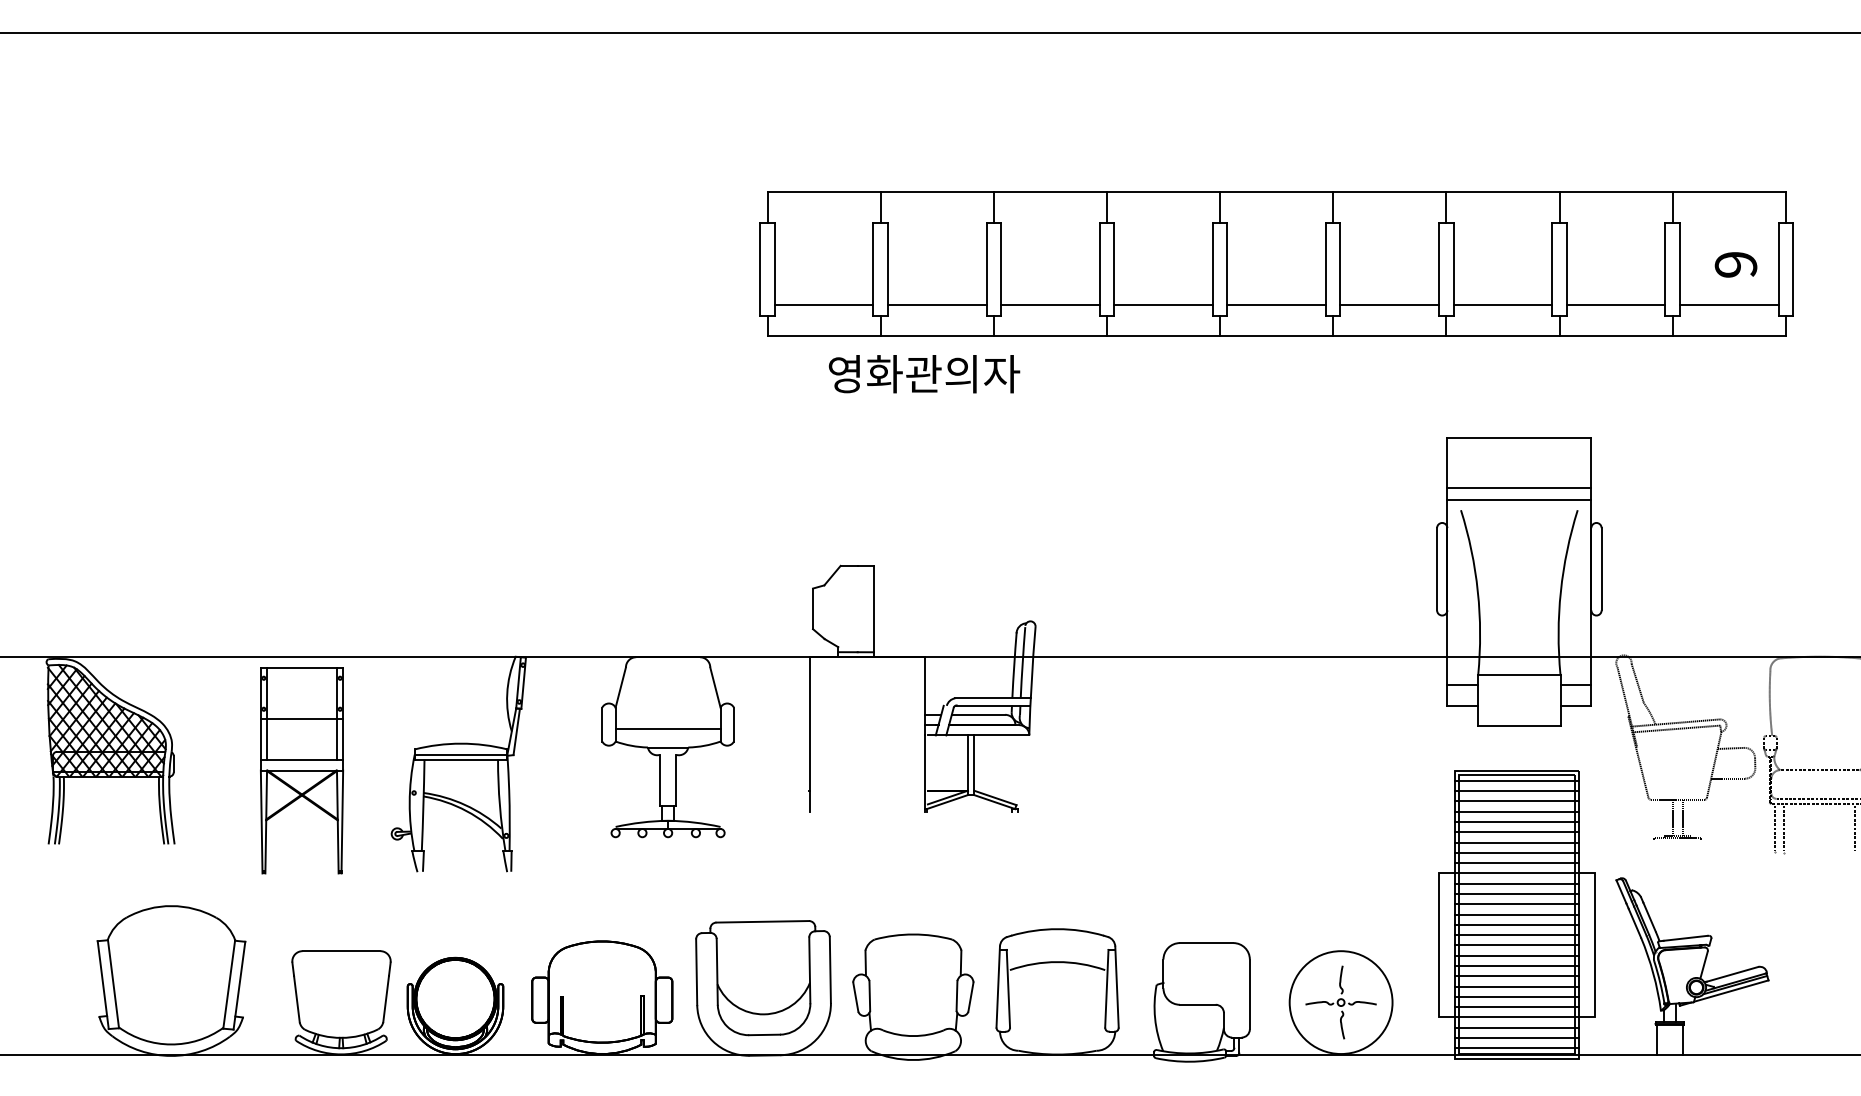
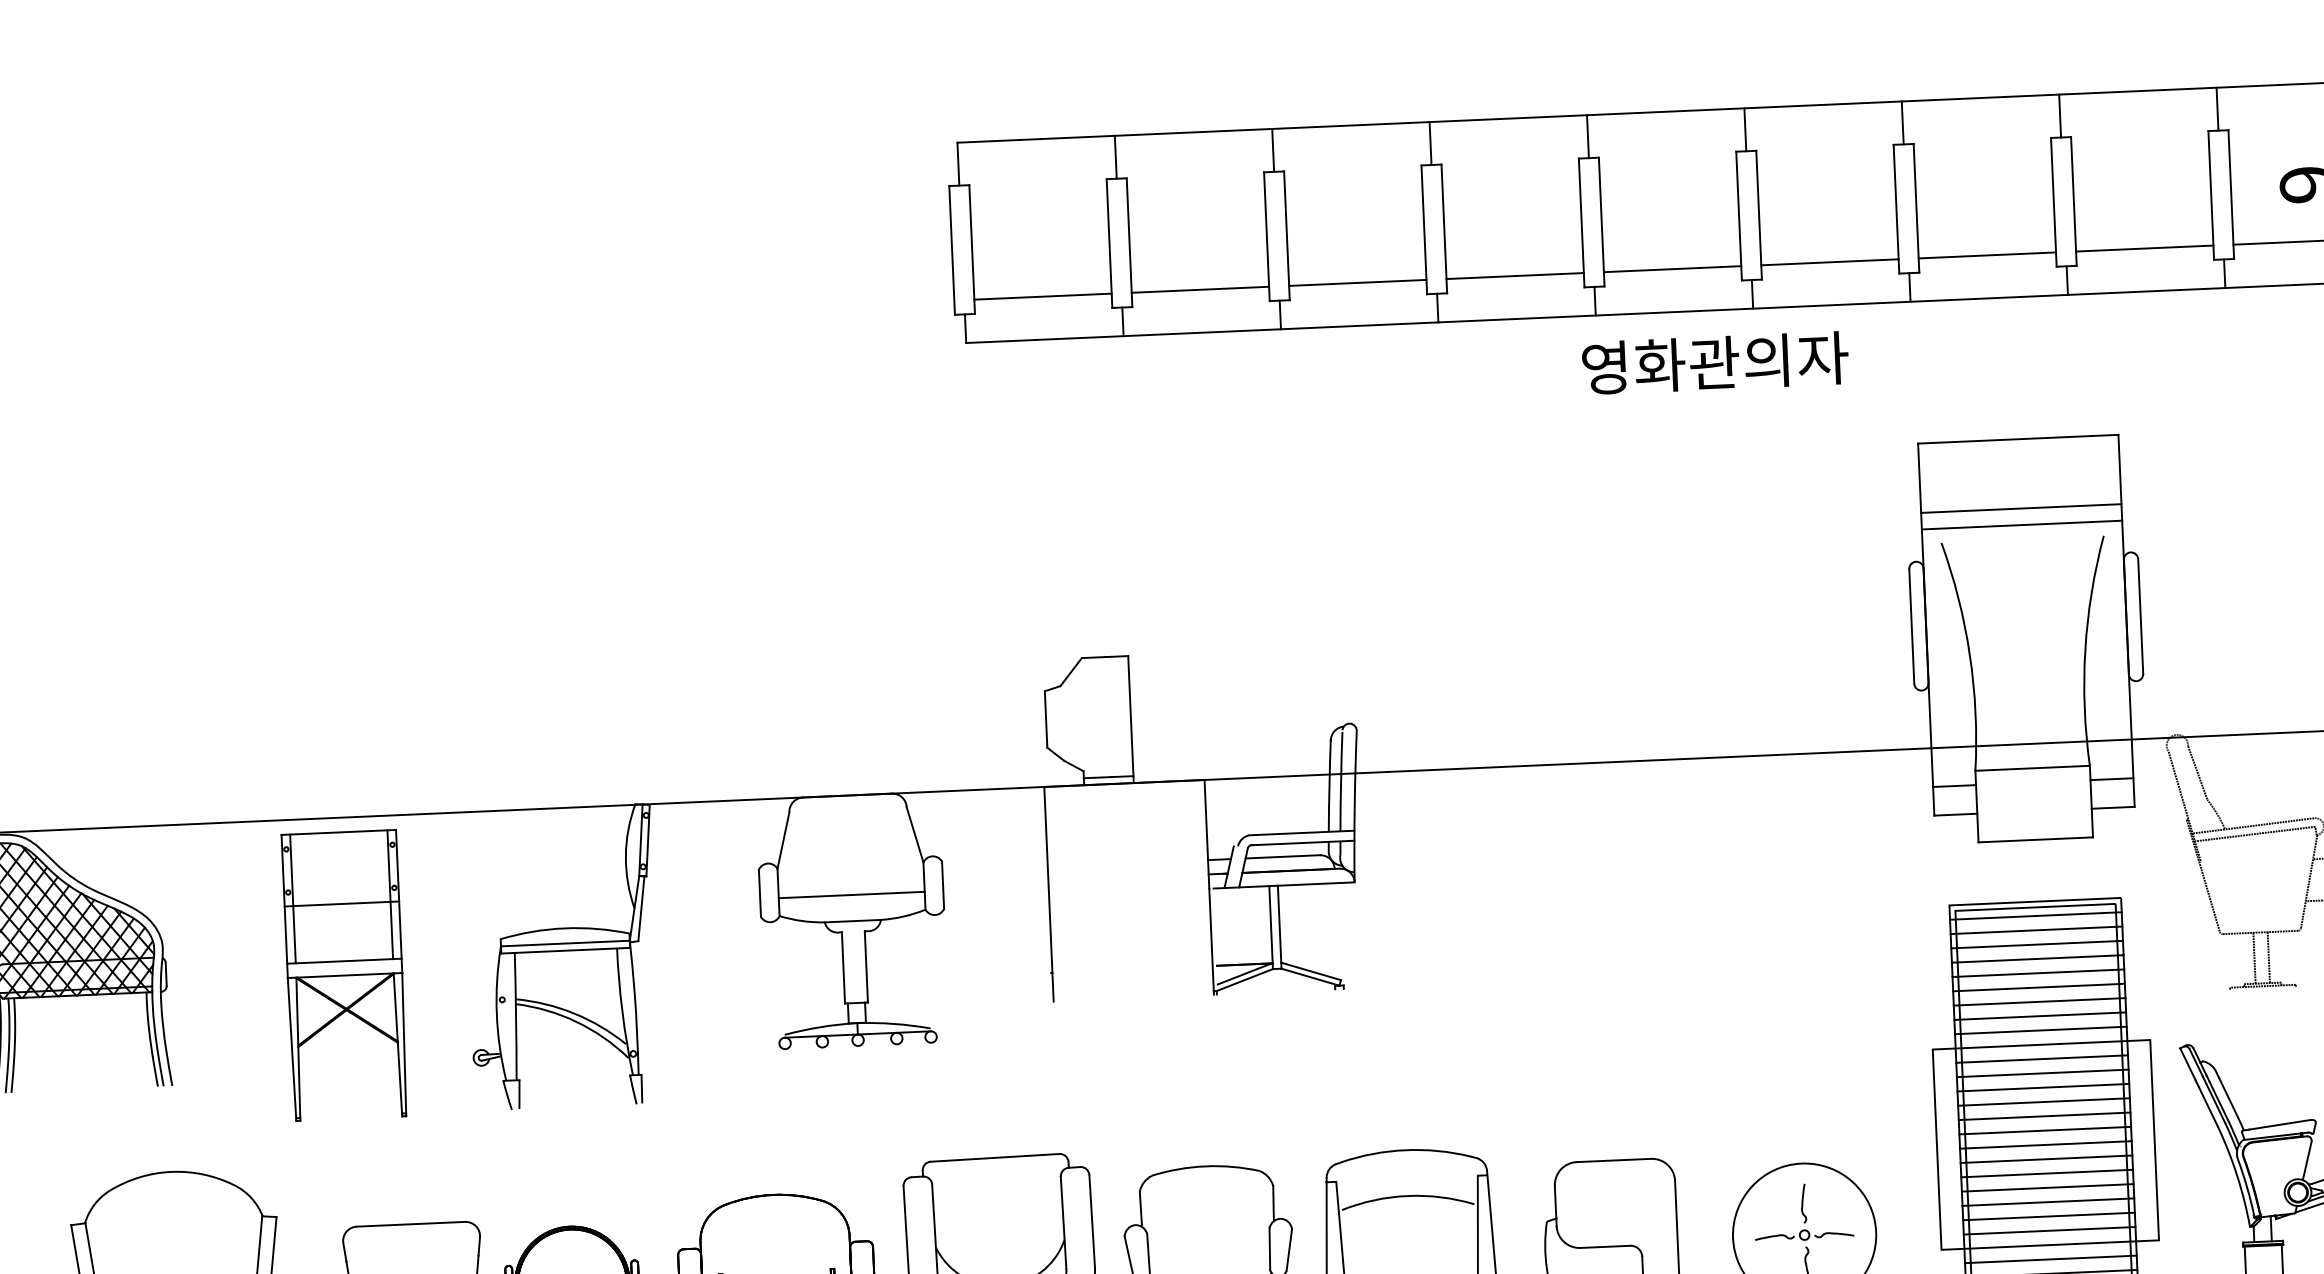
text: (924, 374) -> (1715, 363), moved

